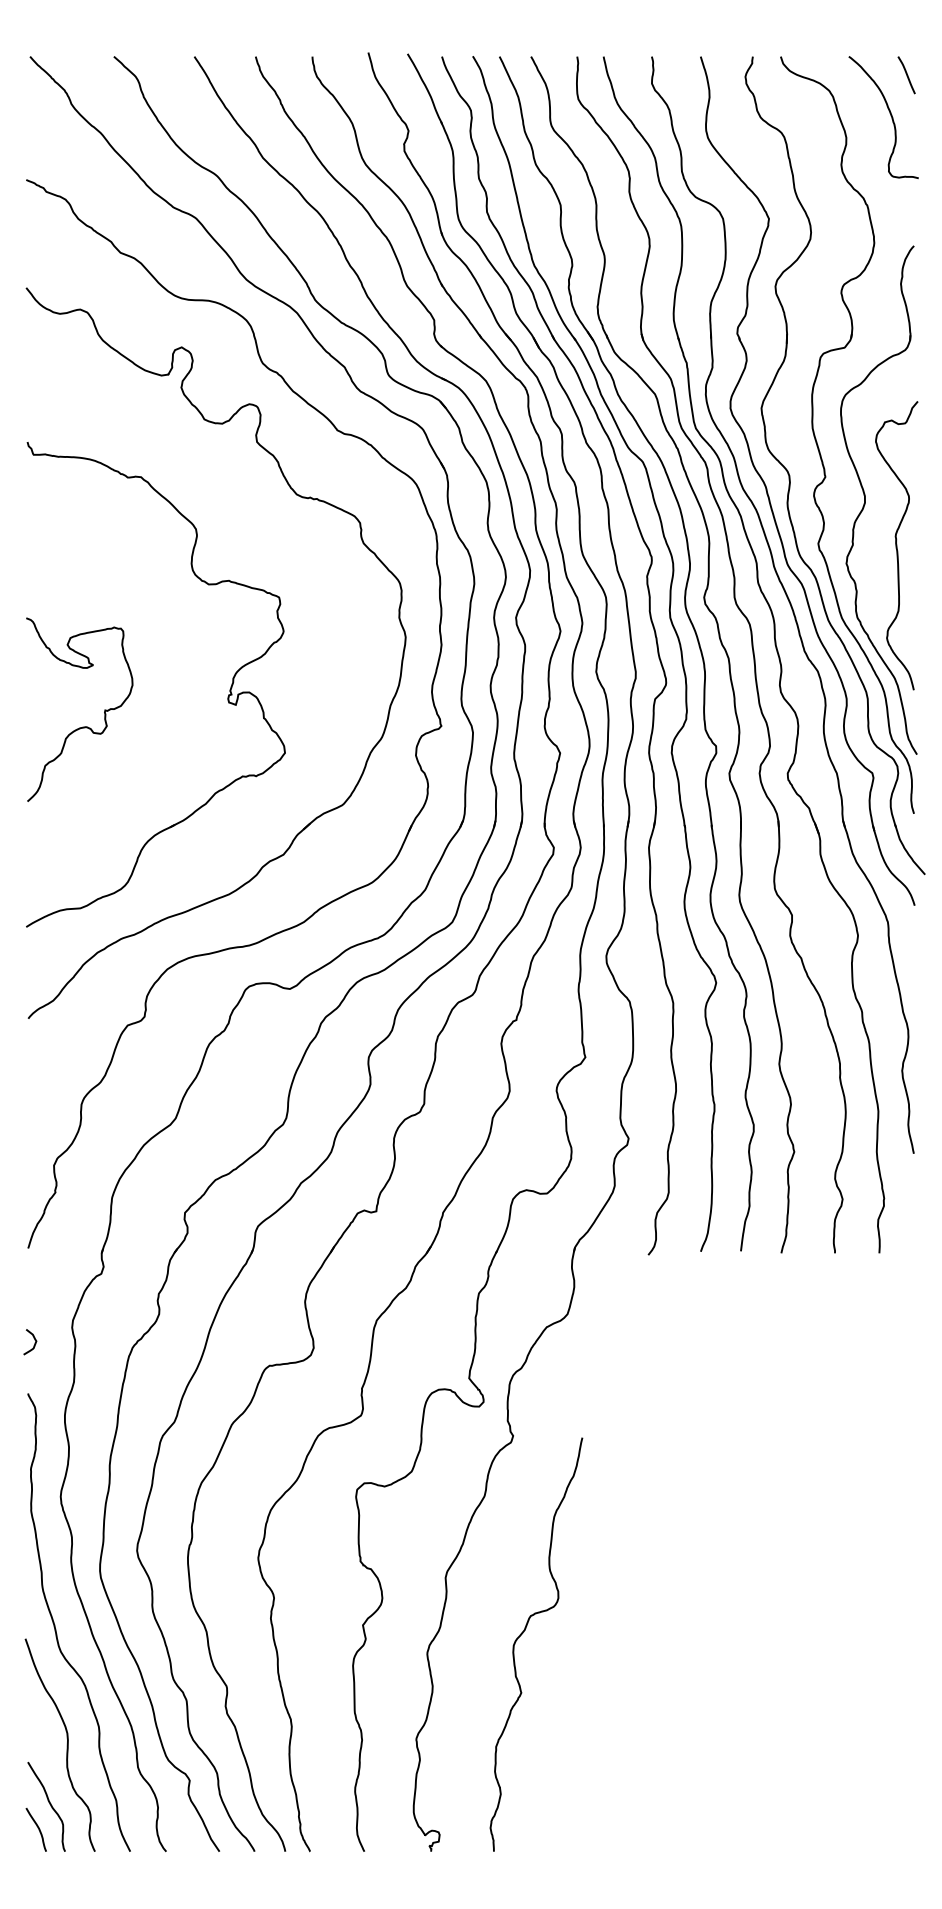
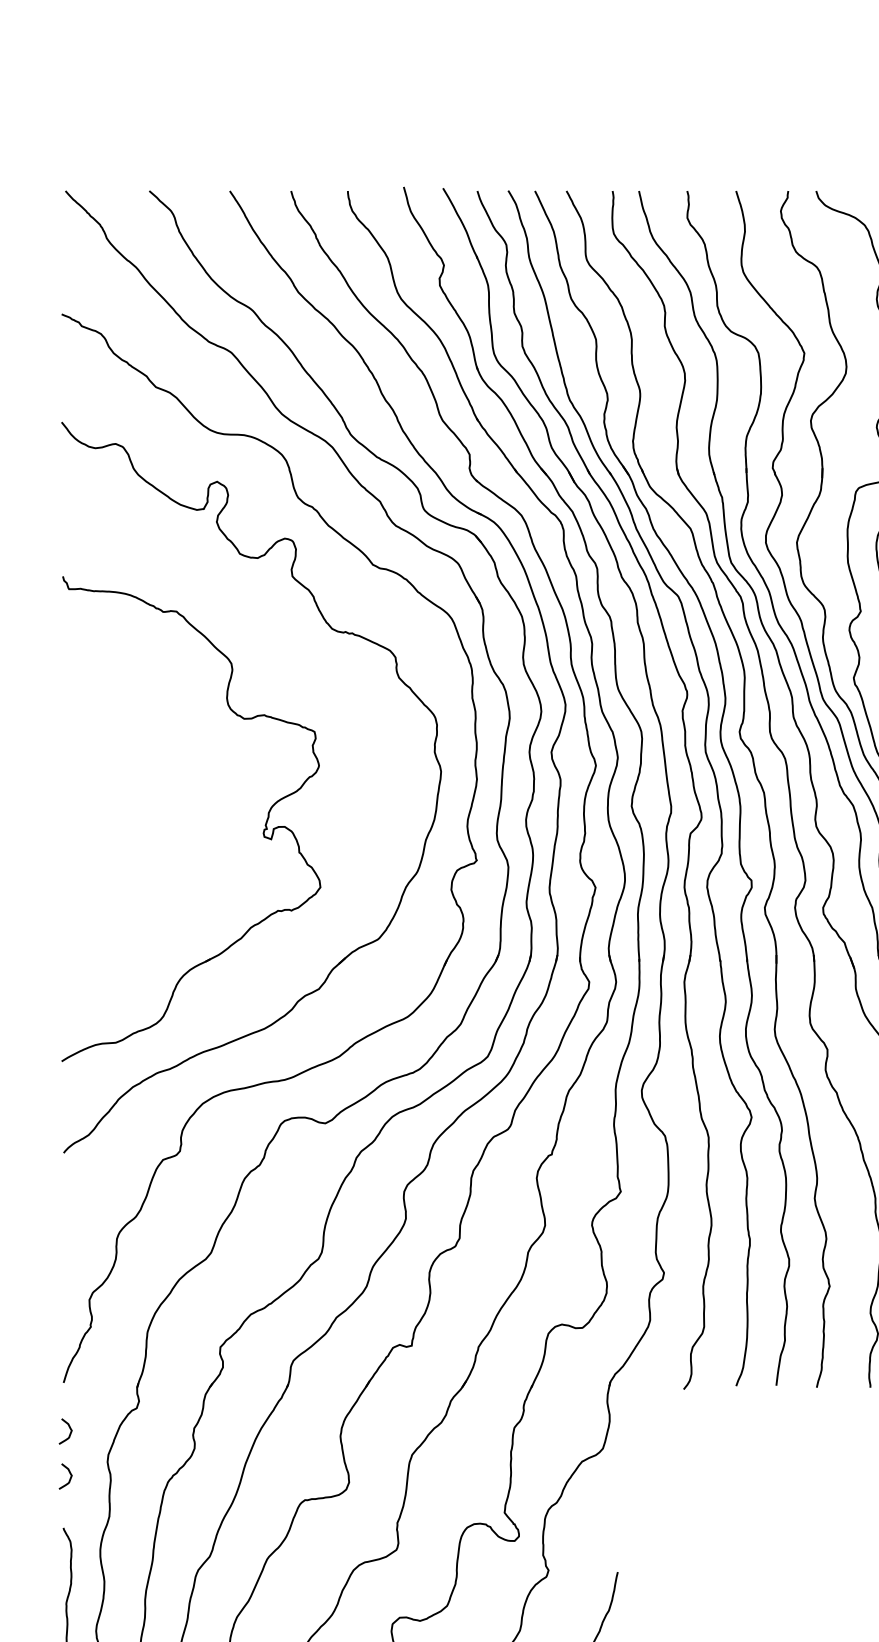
curve: (82, 726) -> (117, 860), removed
curve: (34, 1297) -> (69, 1431), added

